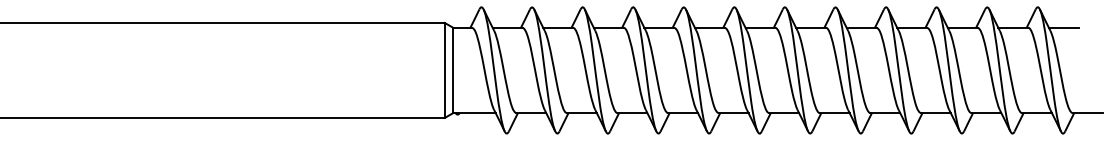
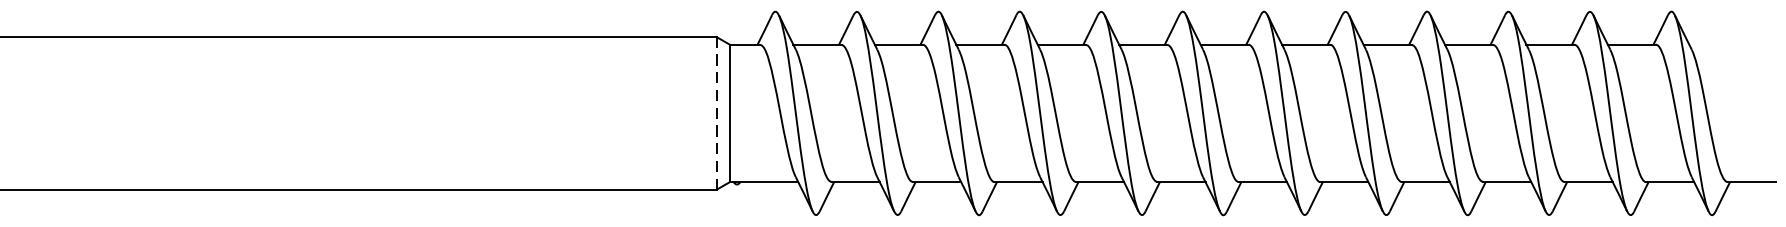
line: (1063, 27) -> (1712, 44), removed
line: (444, 69) -> (715, 111), solid -> dashed

